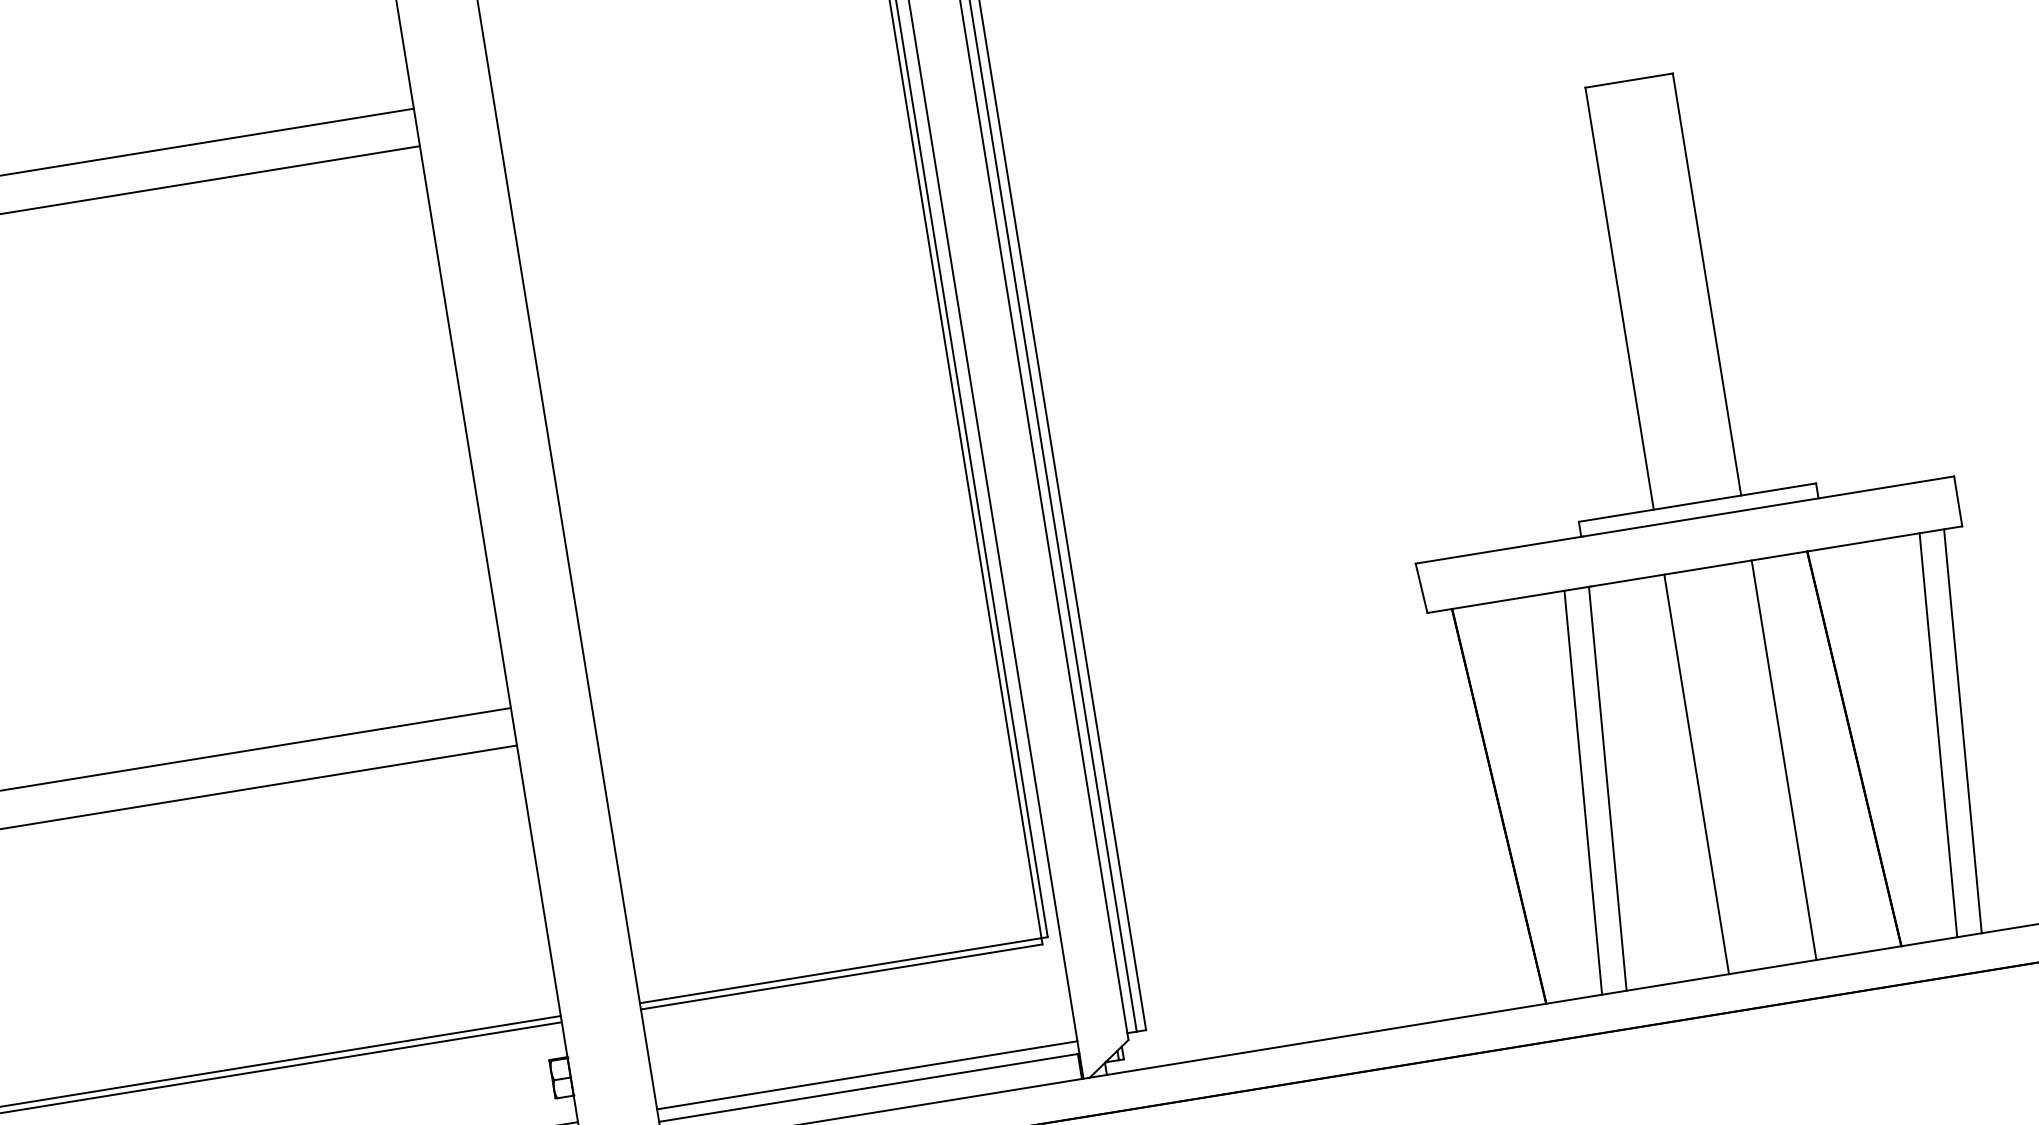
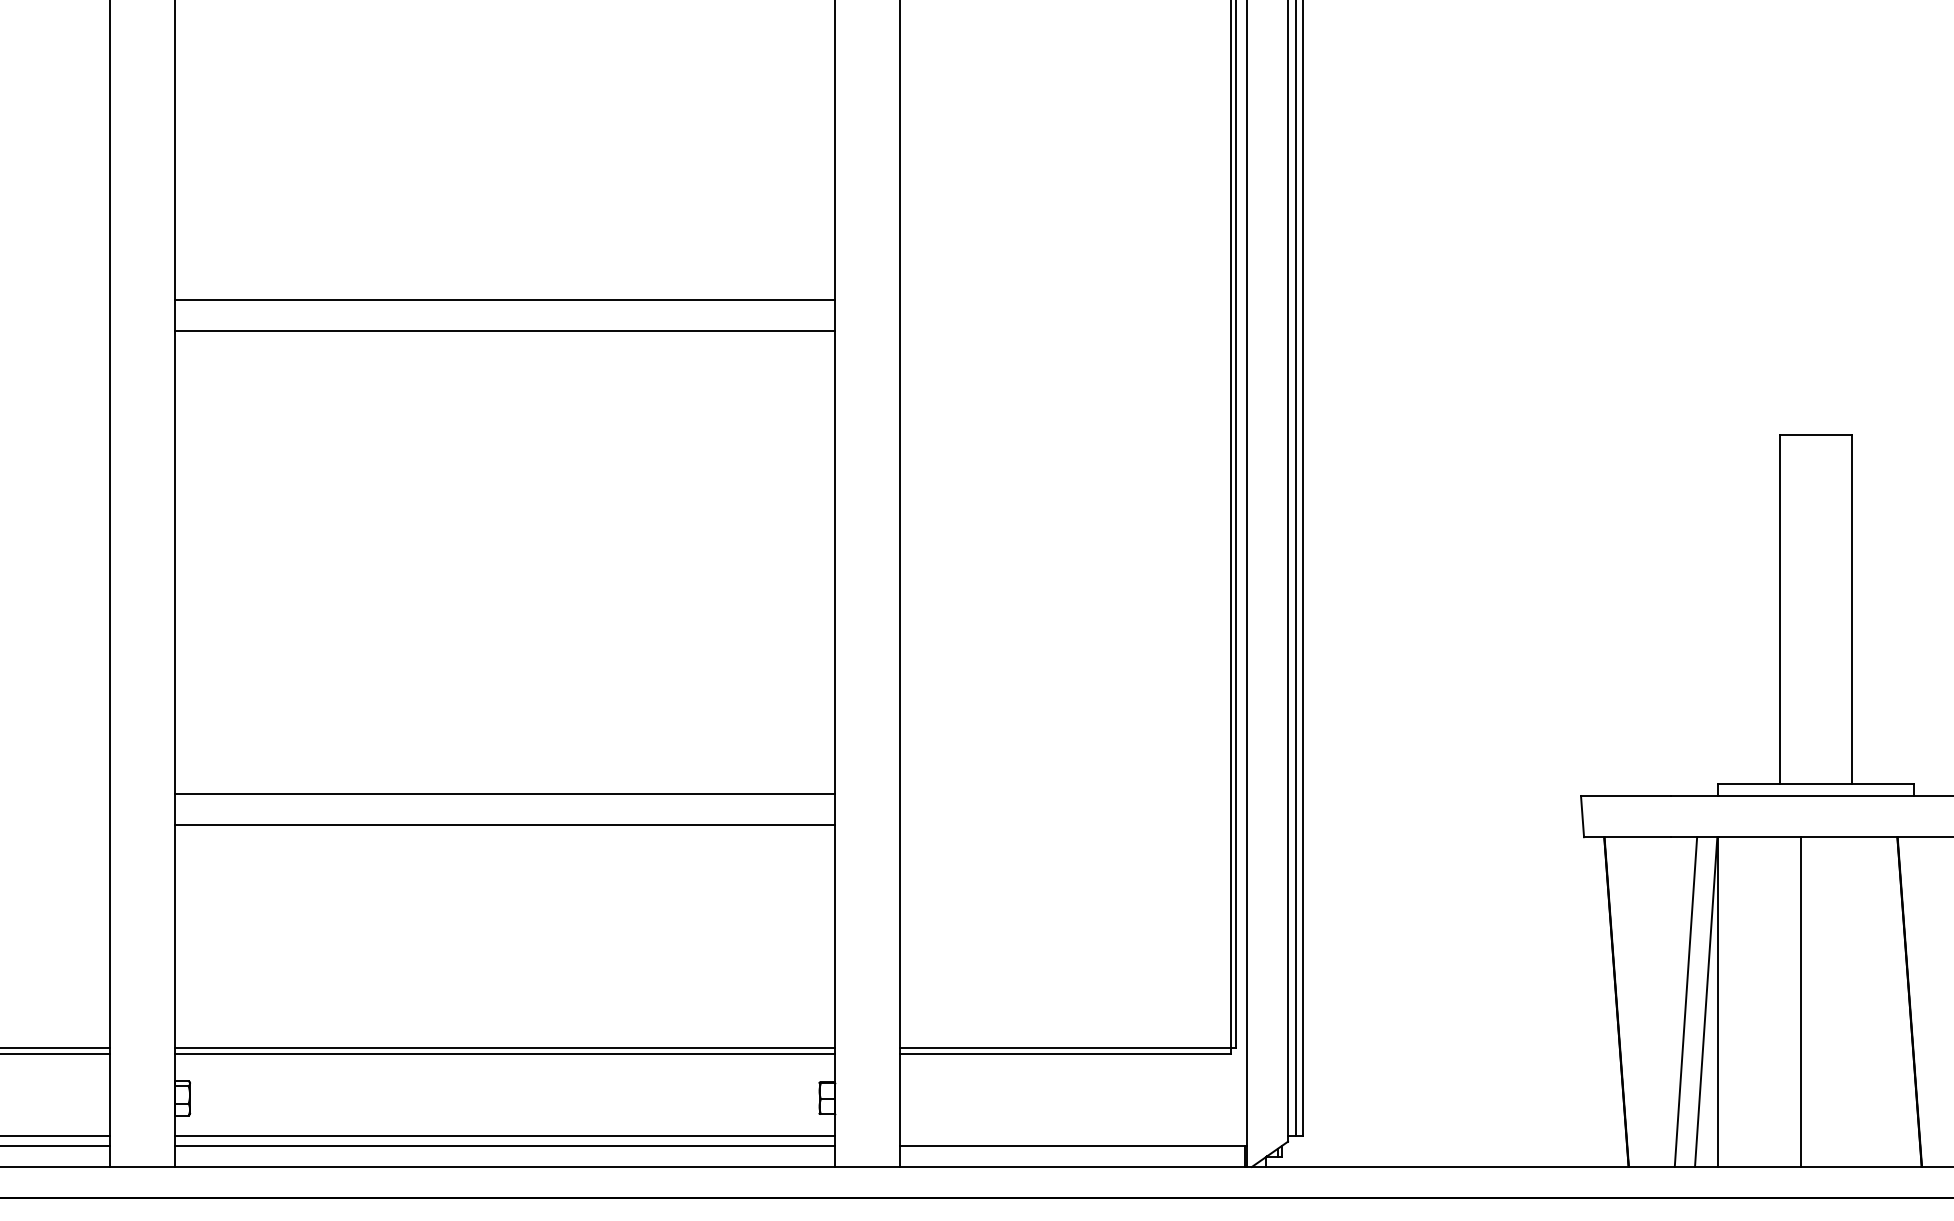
line: (1783, 759) -> (1800, 1001), moved
line: (1696, 773) -> (1717, 1001), moved
line: (866, 1076) -> (1072, 1136), removed

